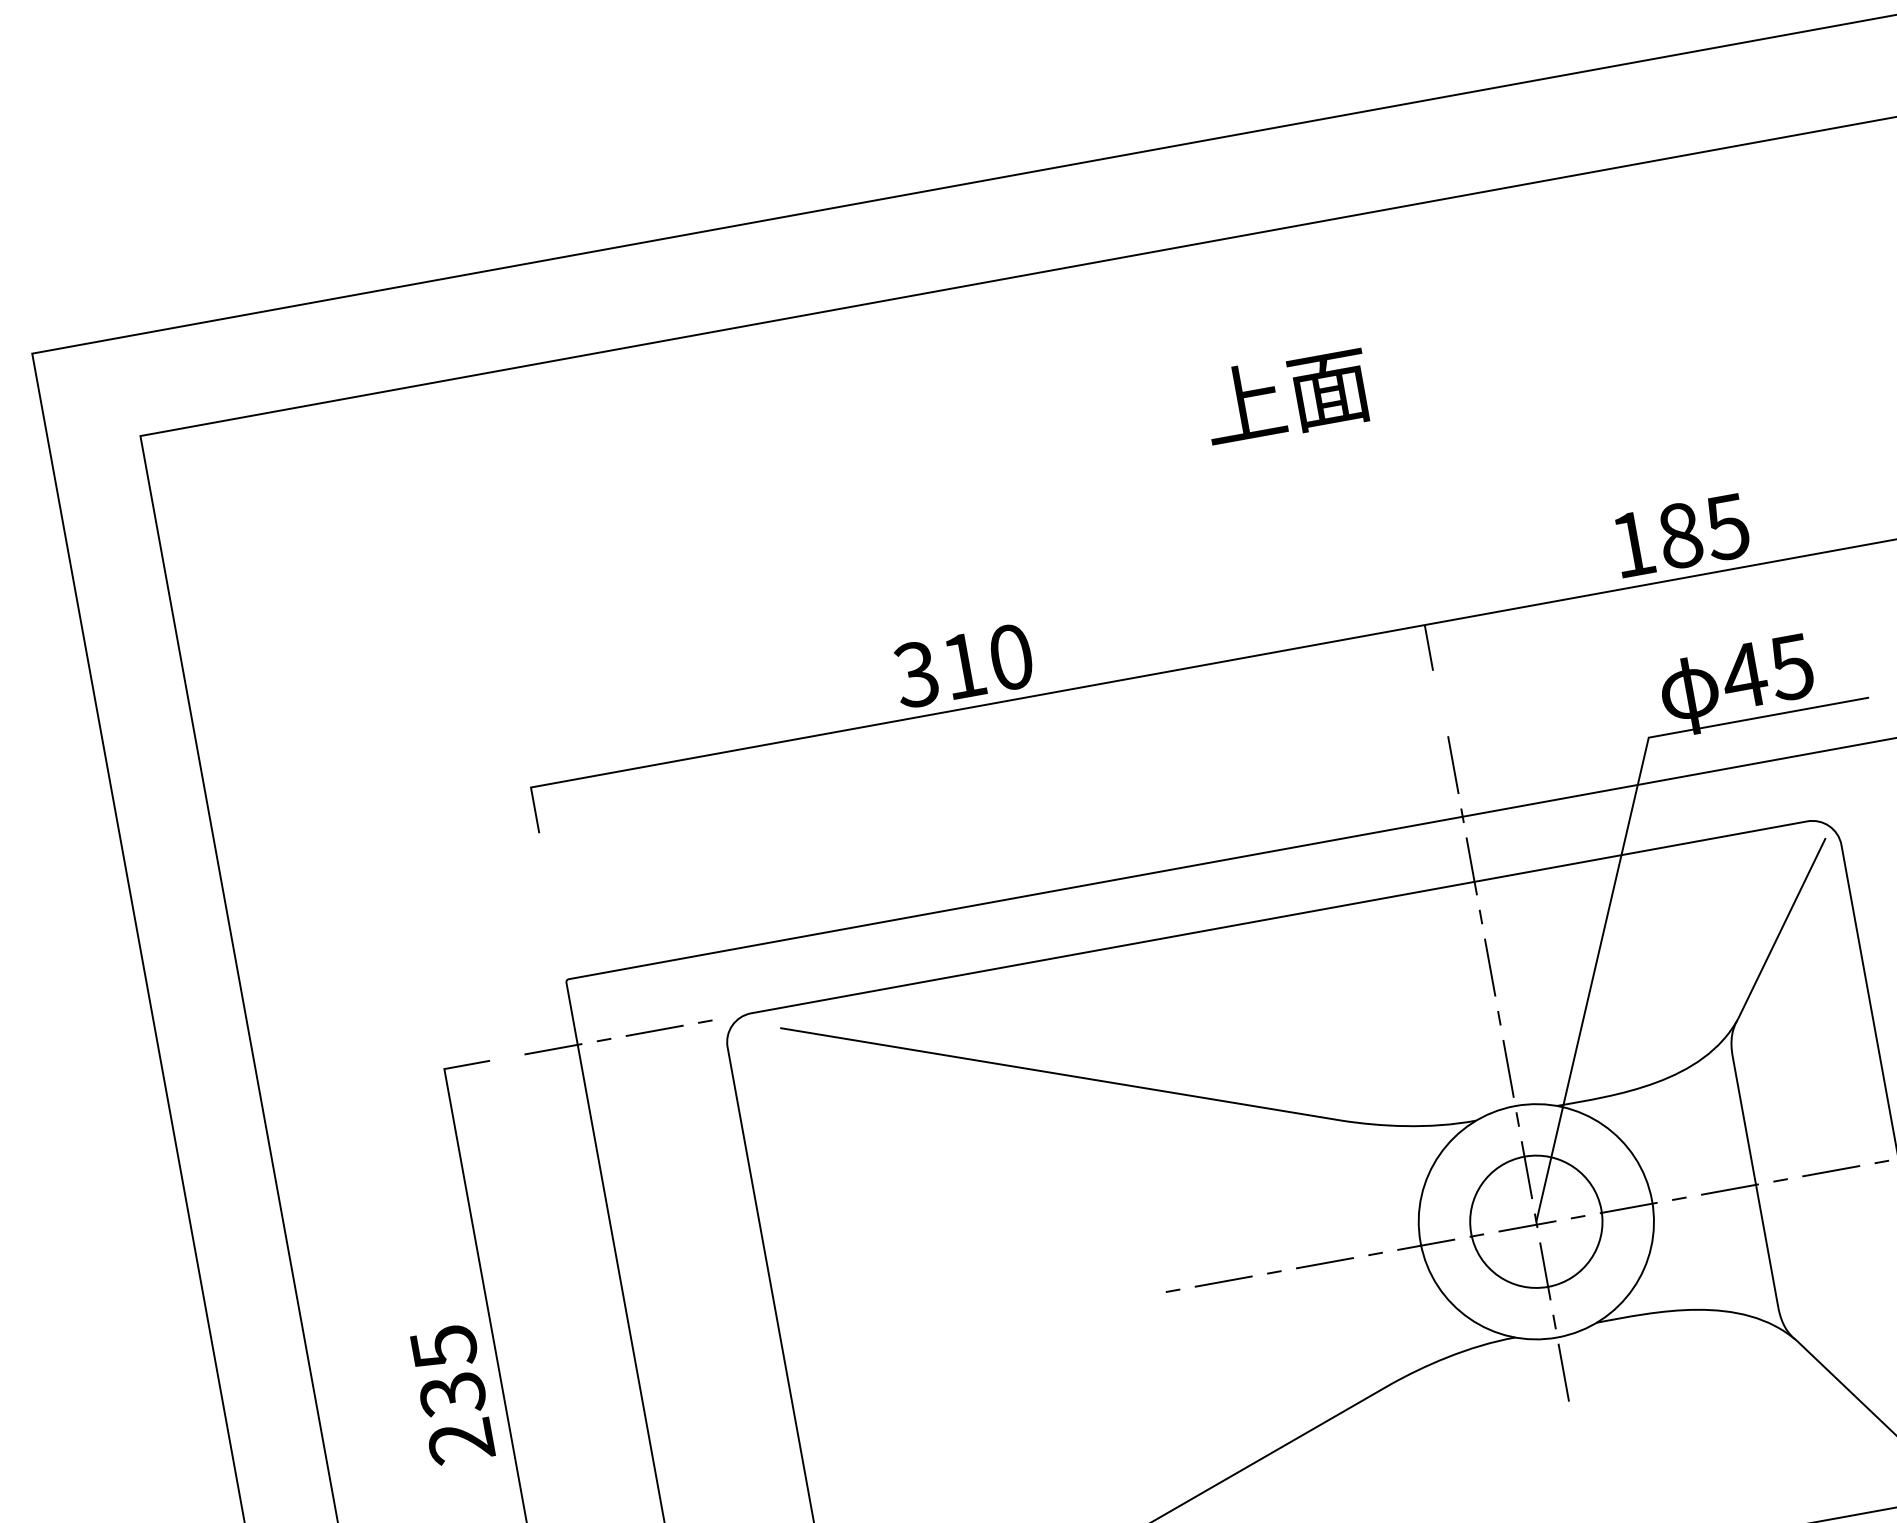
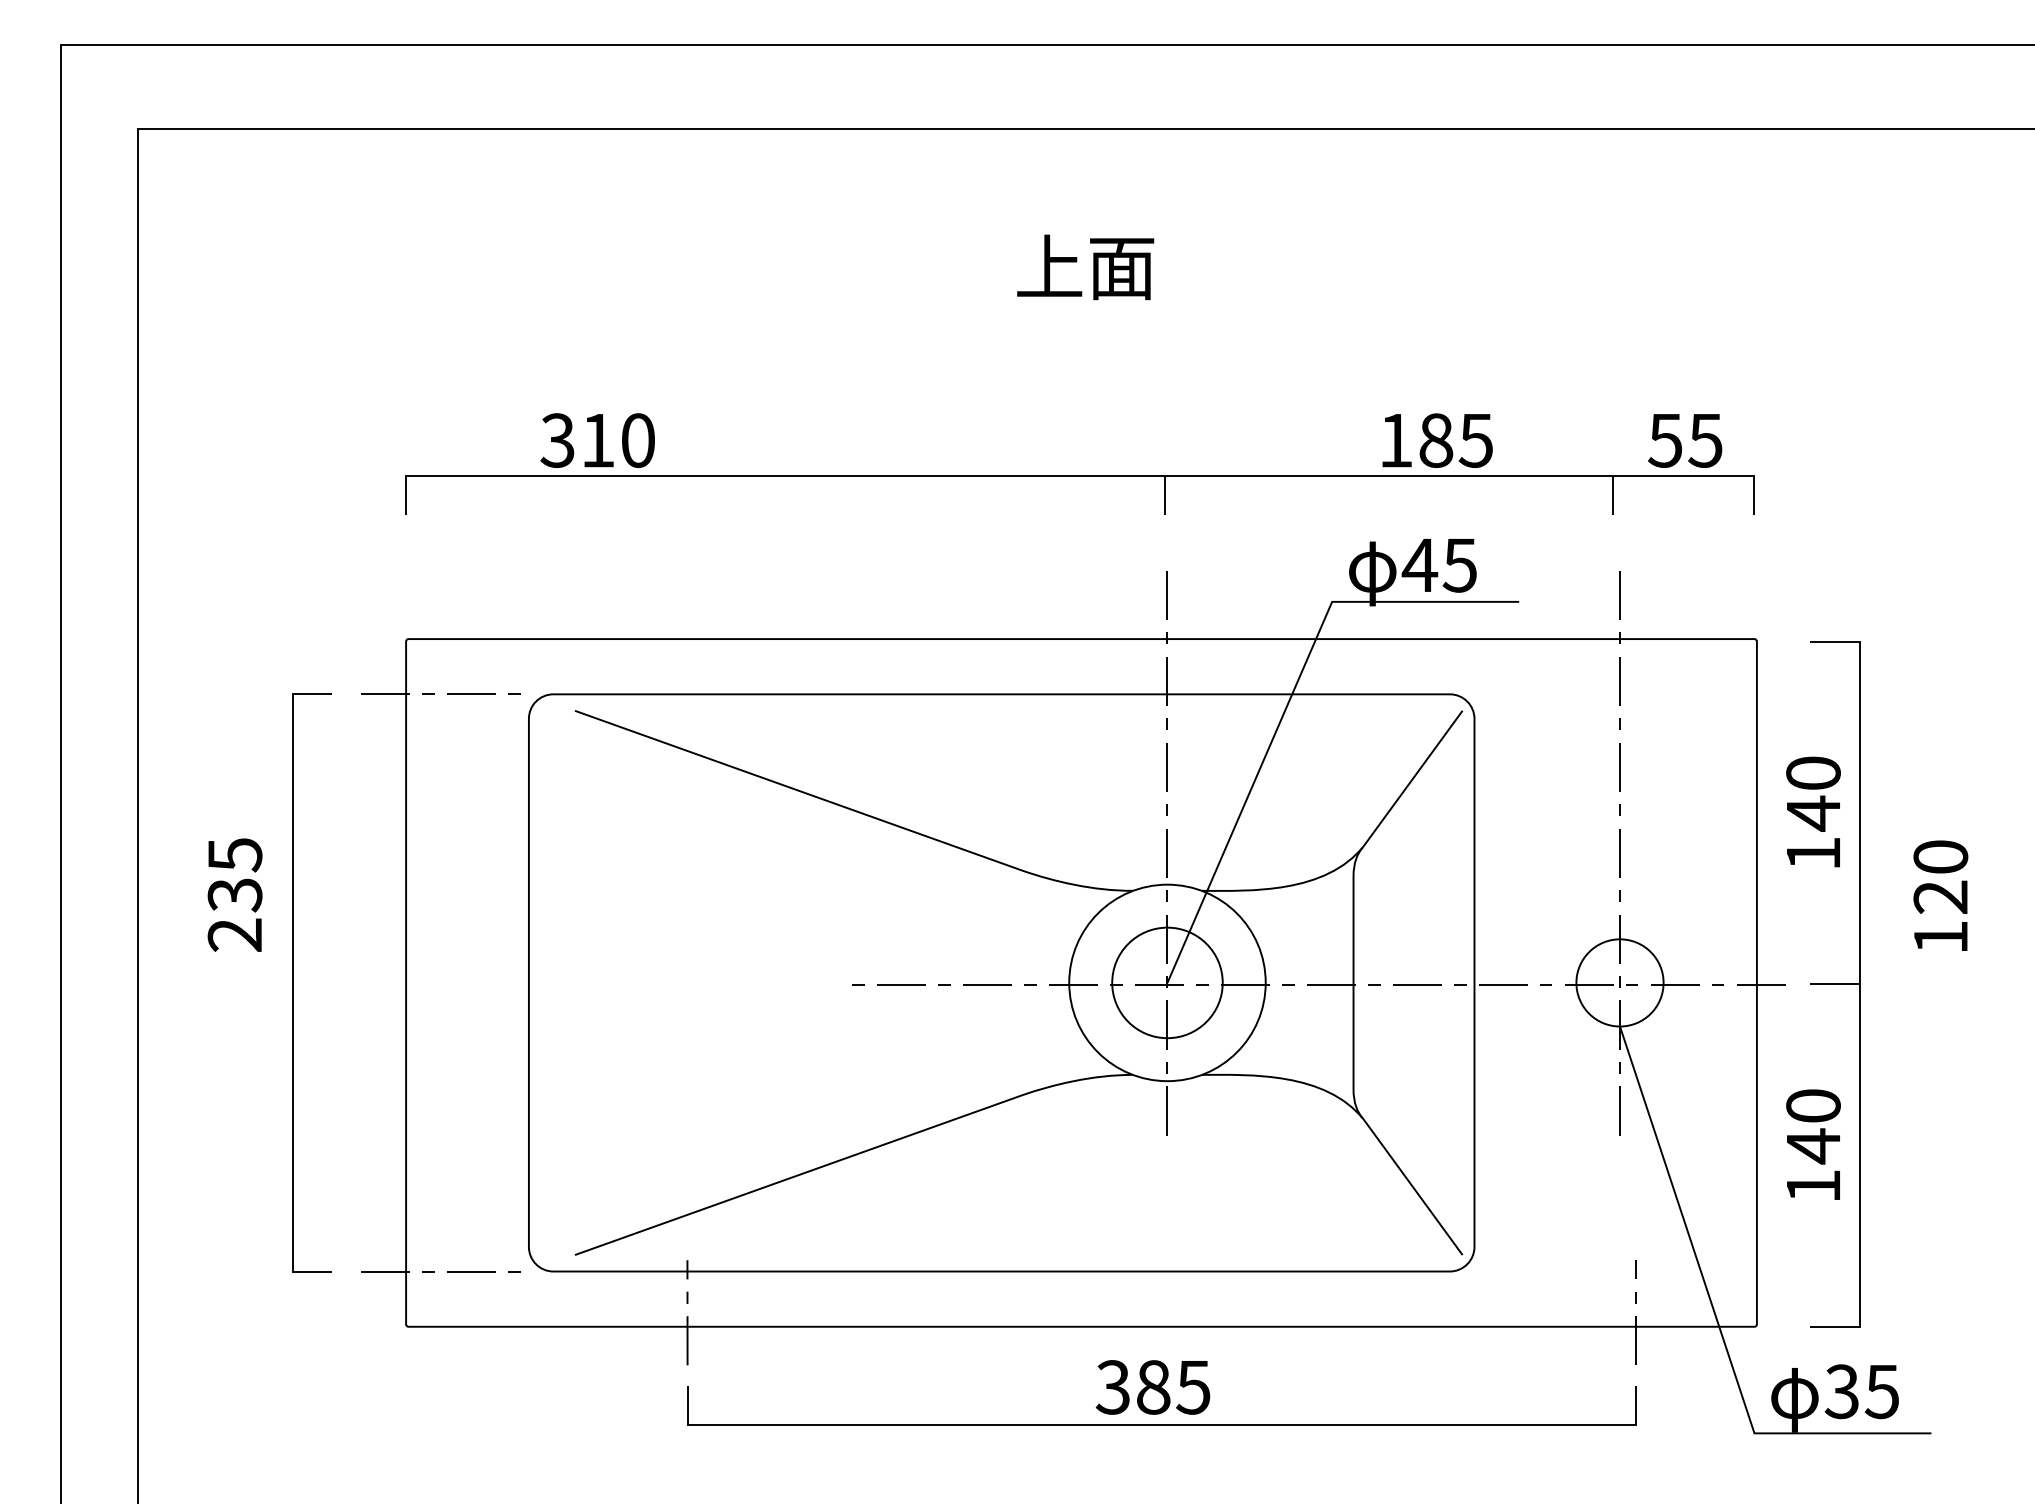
text: (1681, 535) -> (1437, 440), moved
text: (963, 665) -> (597, 440), moved
text: (451, 1394) -> (234, 894), moved

